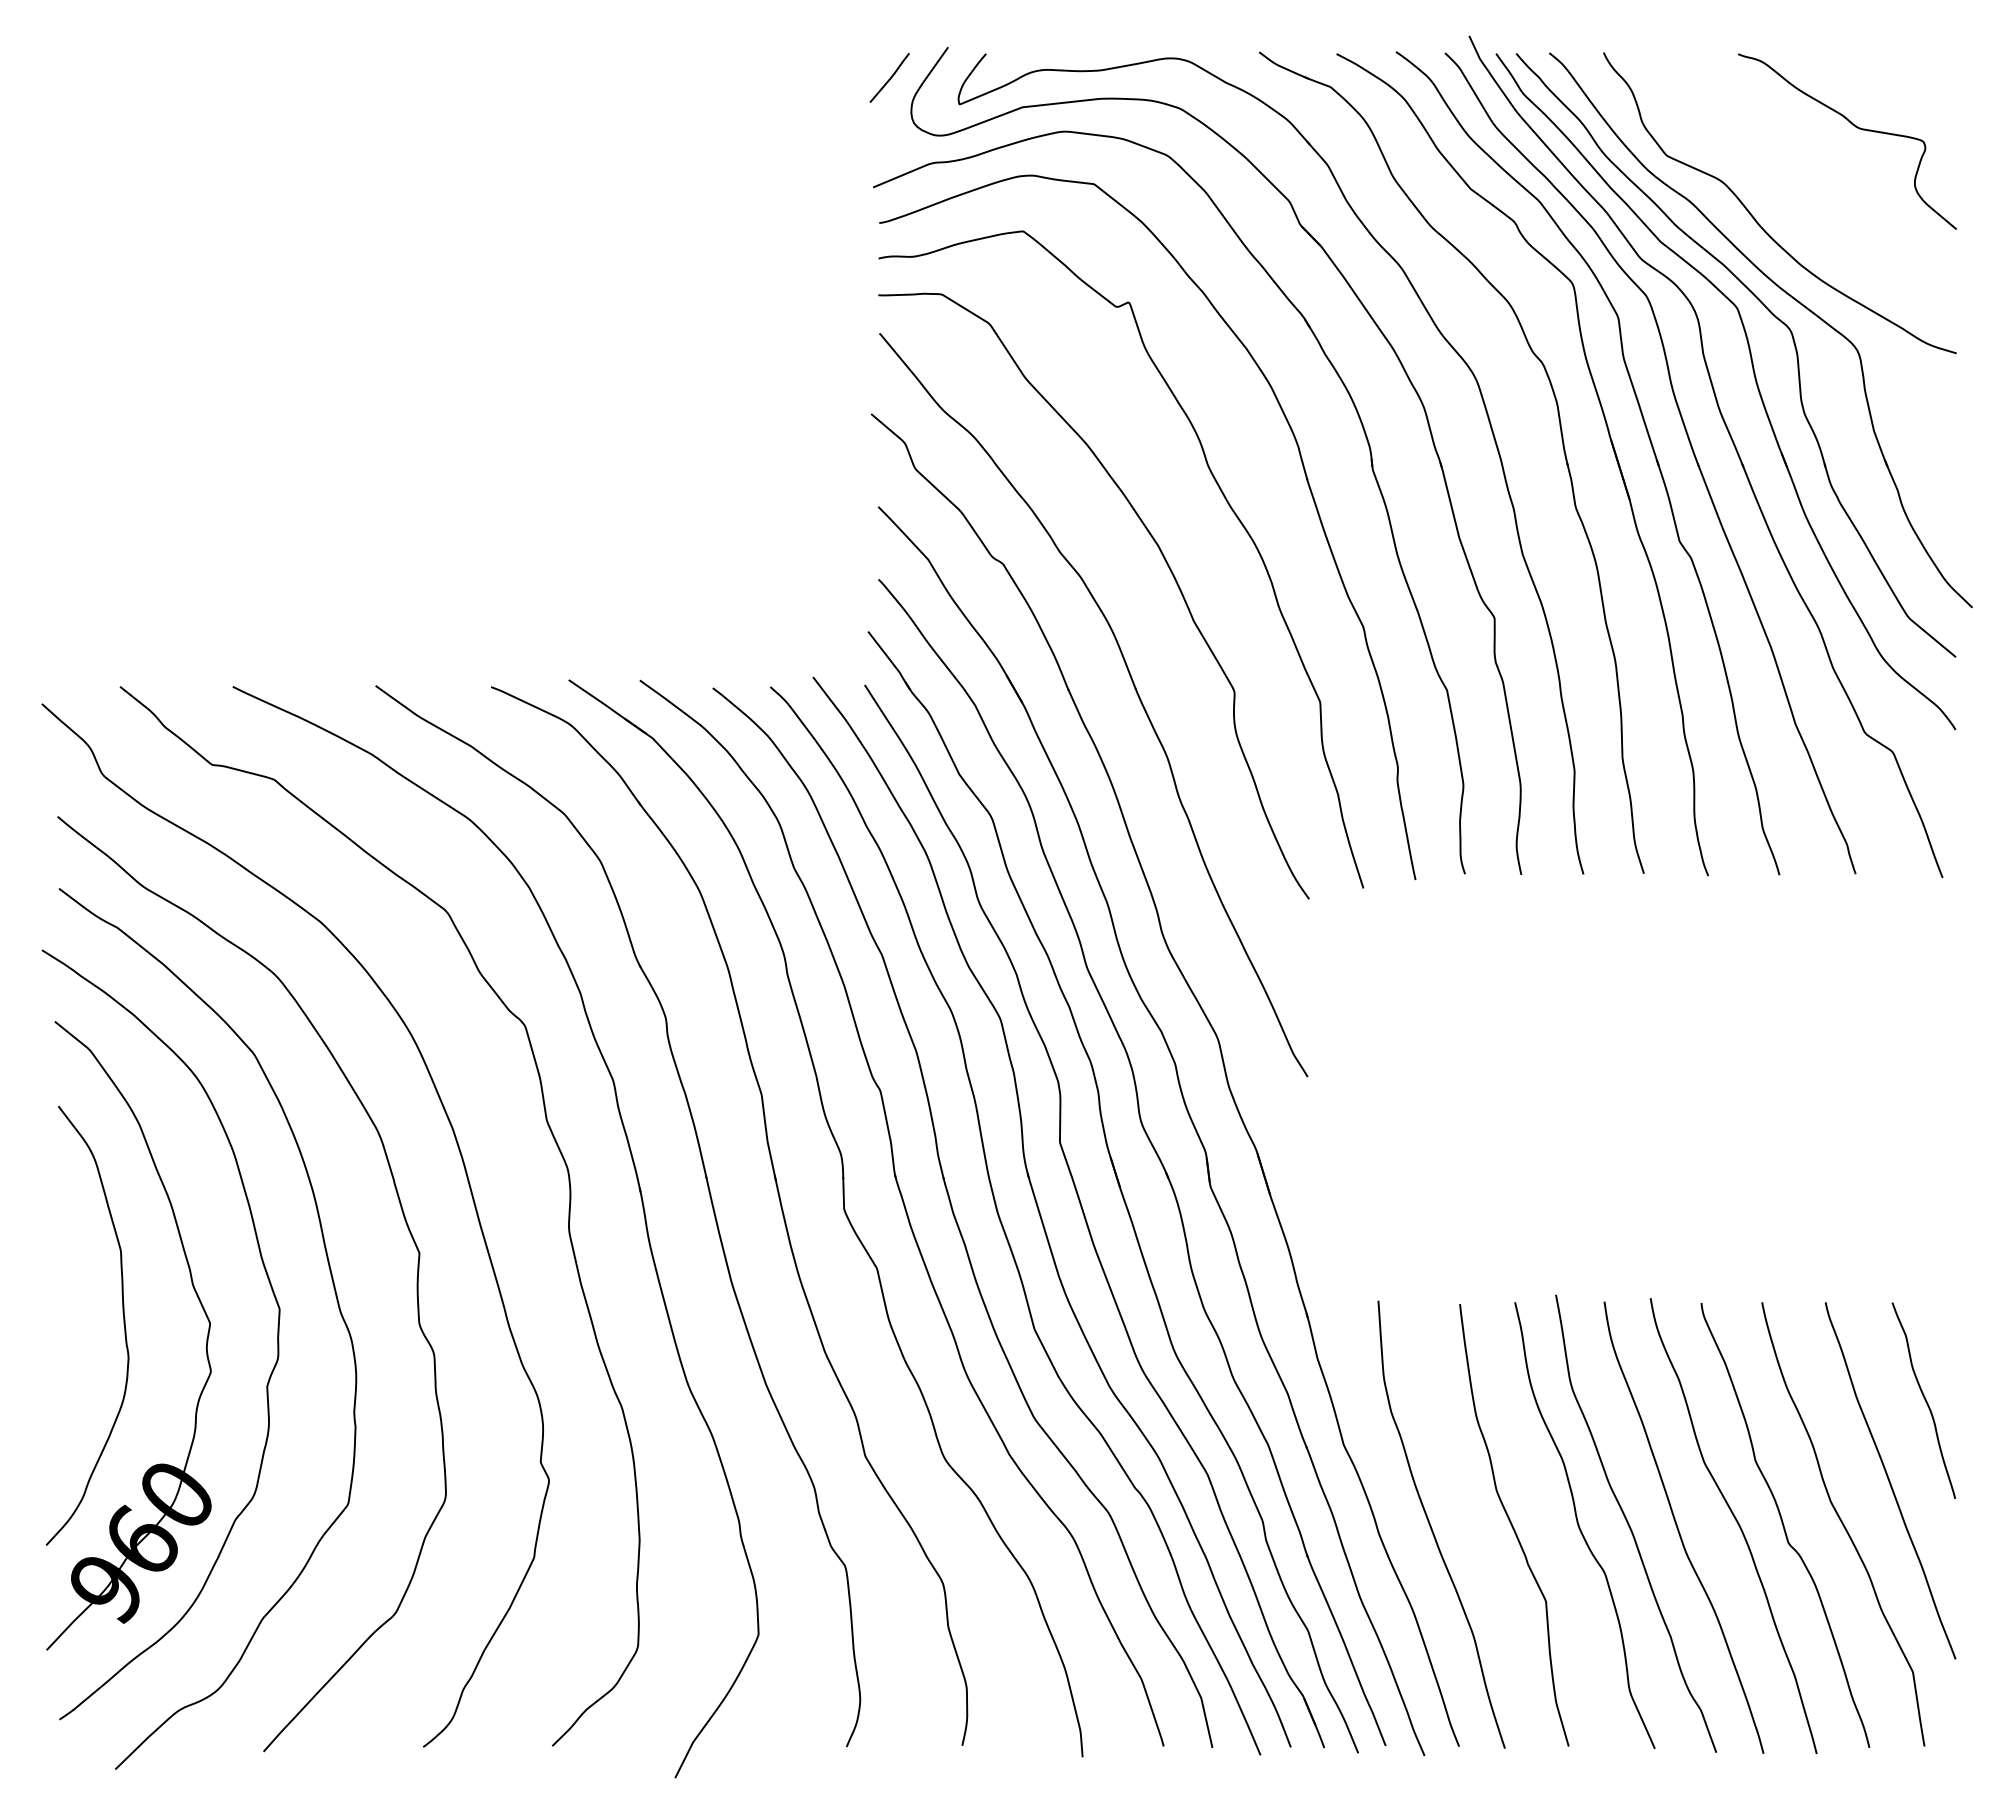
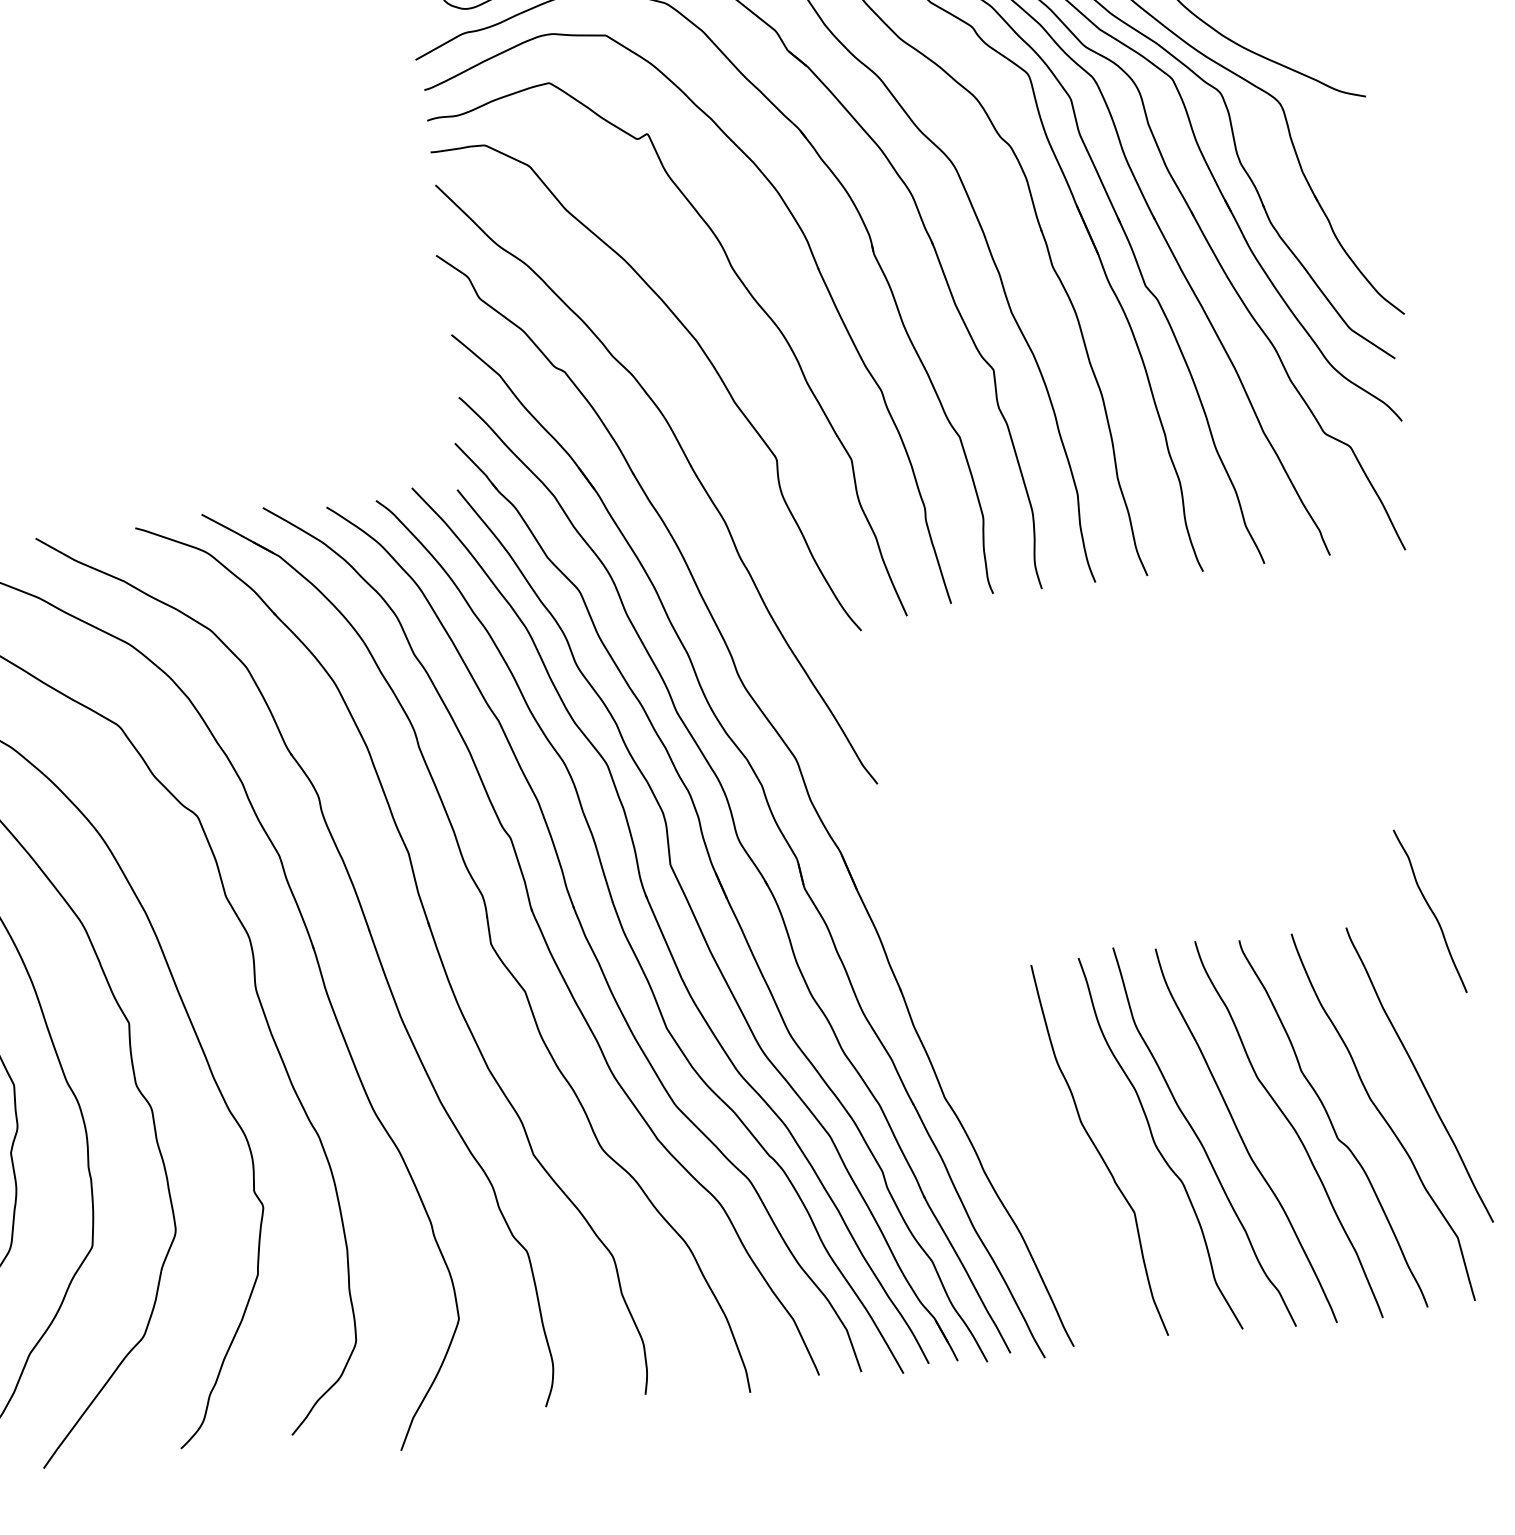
curve: (1924, 1400) -> (1430, 911), moved
curve: (1432, 1528) -> (1029, 1161), removed

